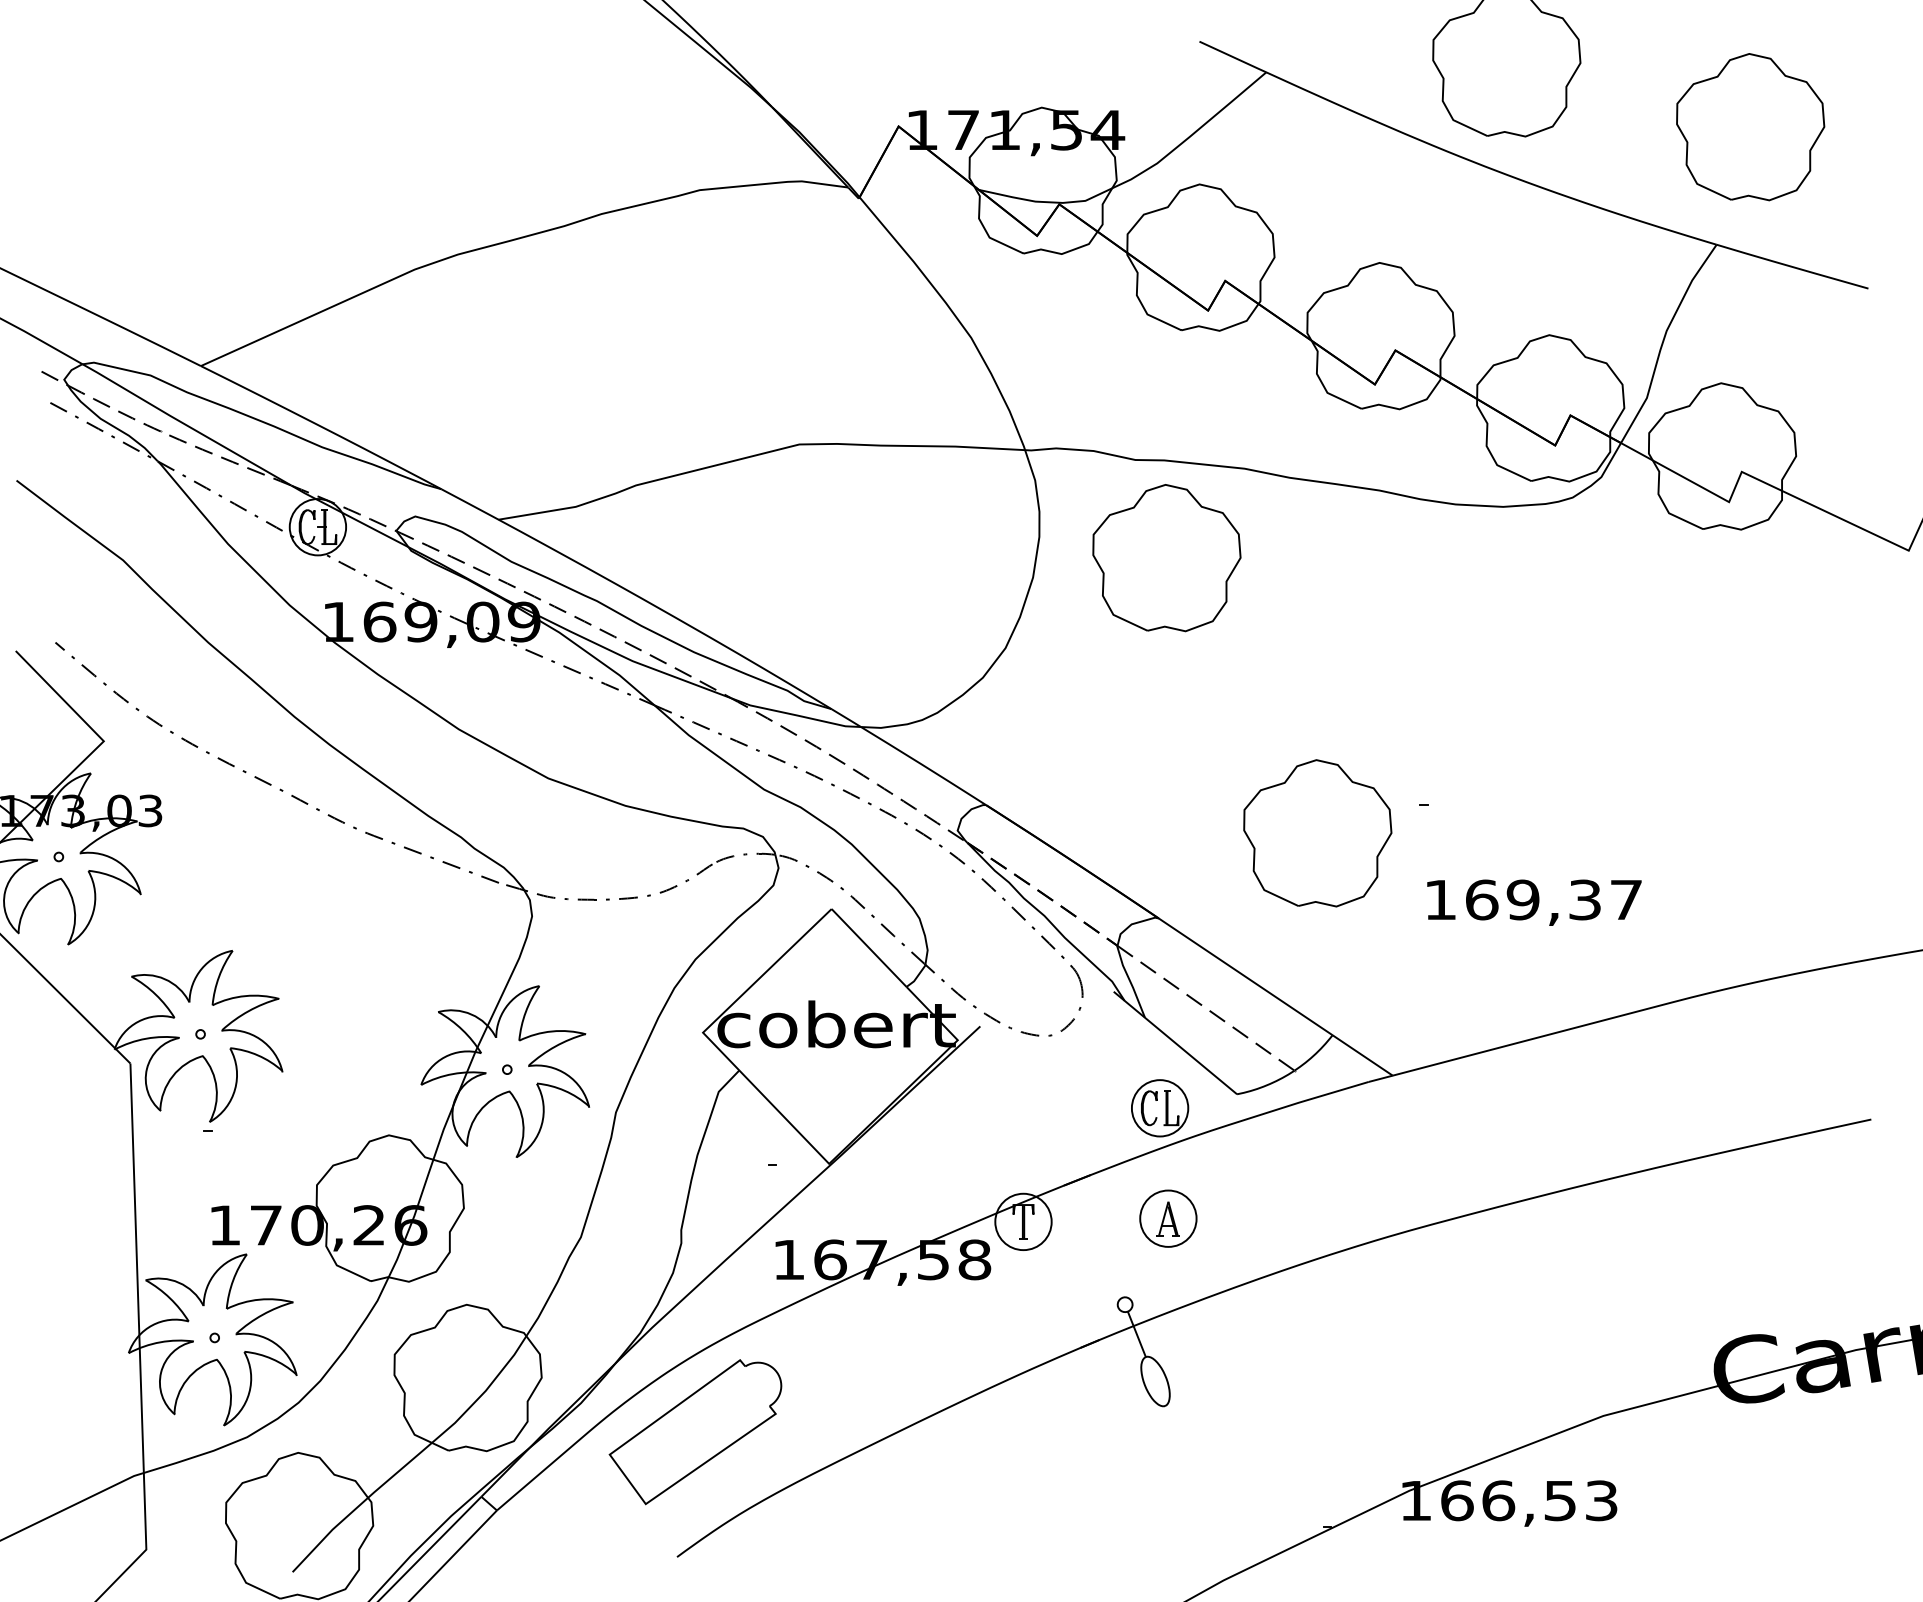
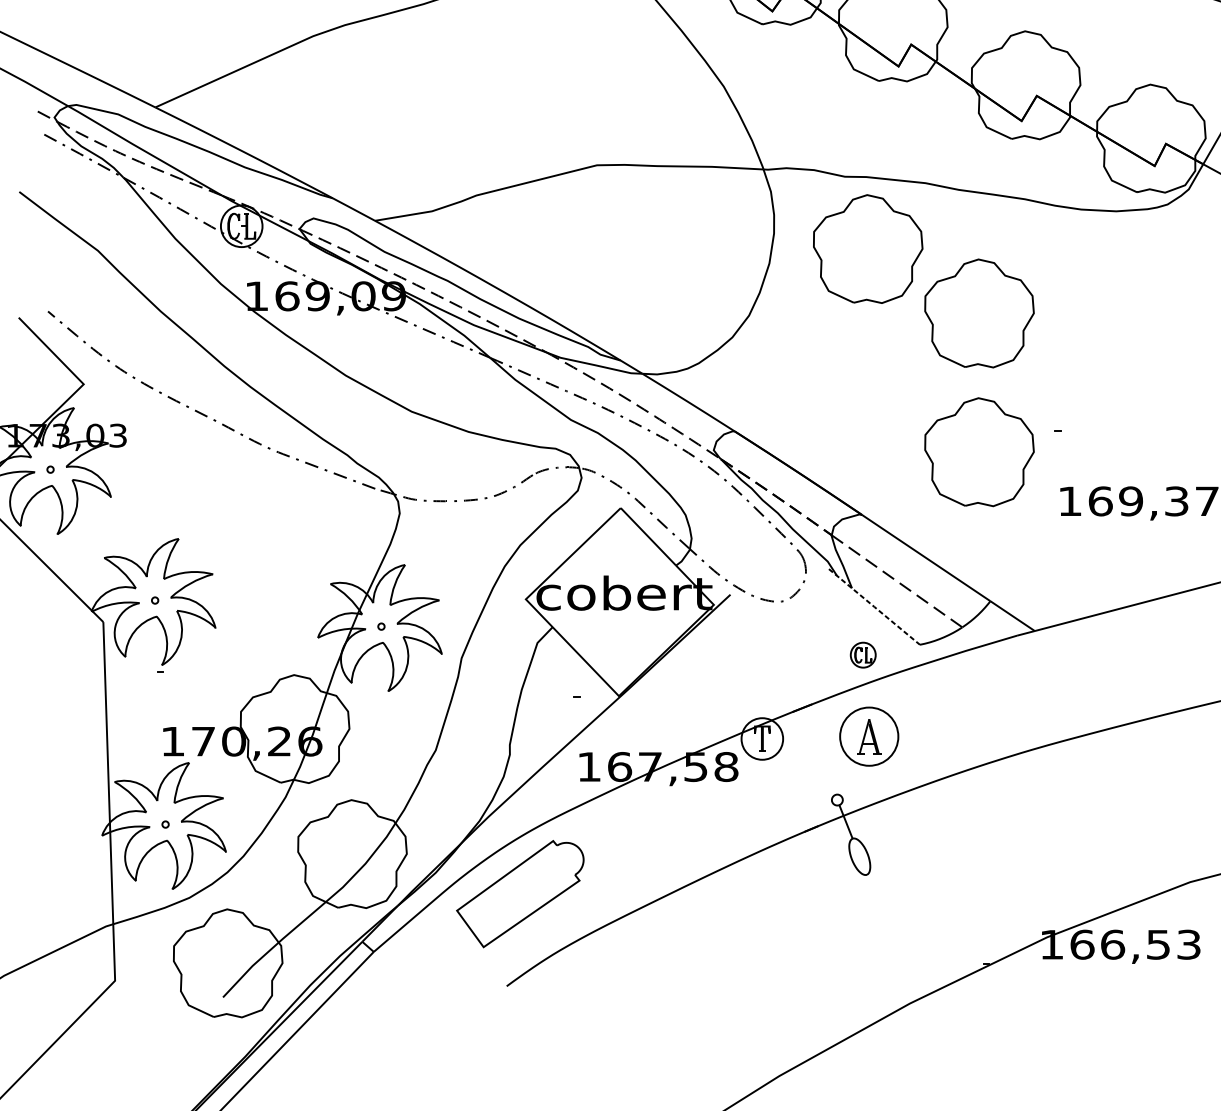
part: (1317, 645) -> (979, 313), added
line: (1175, 1043) -> (874, 607), solid -> dashed
part: (1160, 1108) -> (863, 655), size x0.6
part: (1168, 1218) -> (869, 736), size x1.4

